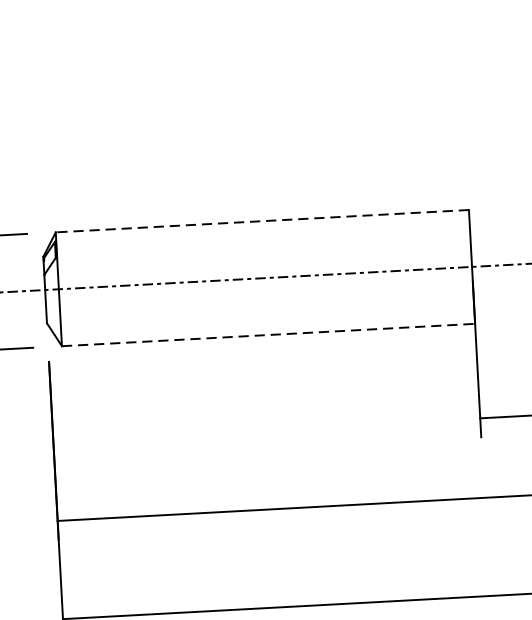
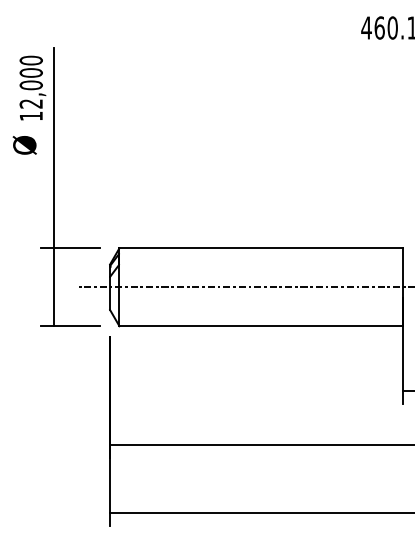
line: (263, 221) -> (261, 248), dashed -> solid
line: (269, 335) -> (261, 326), dashed -> solid

